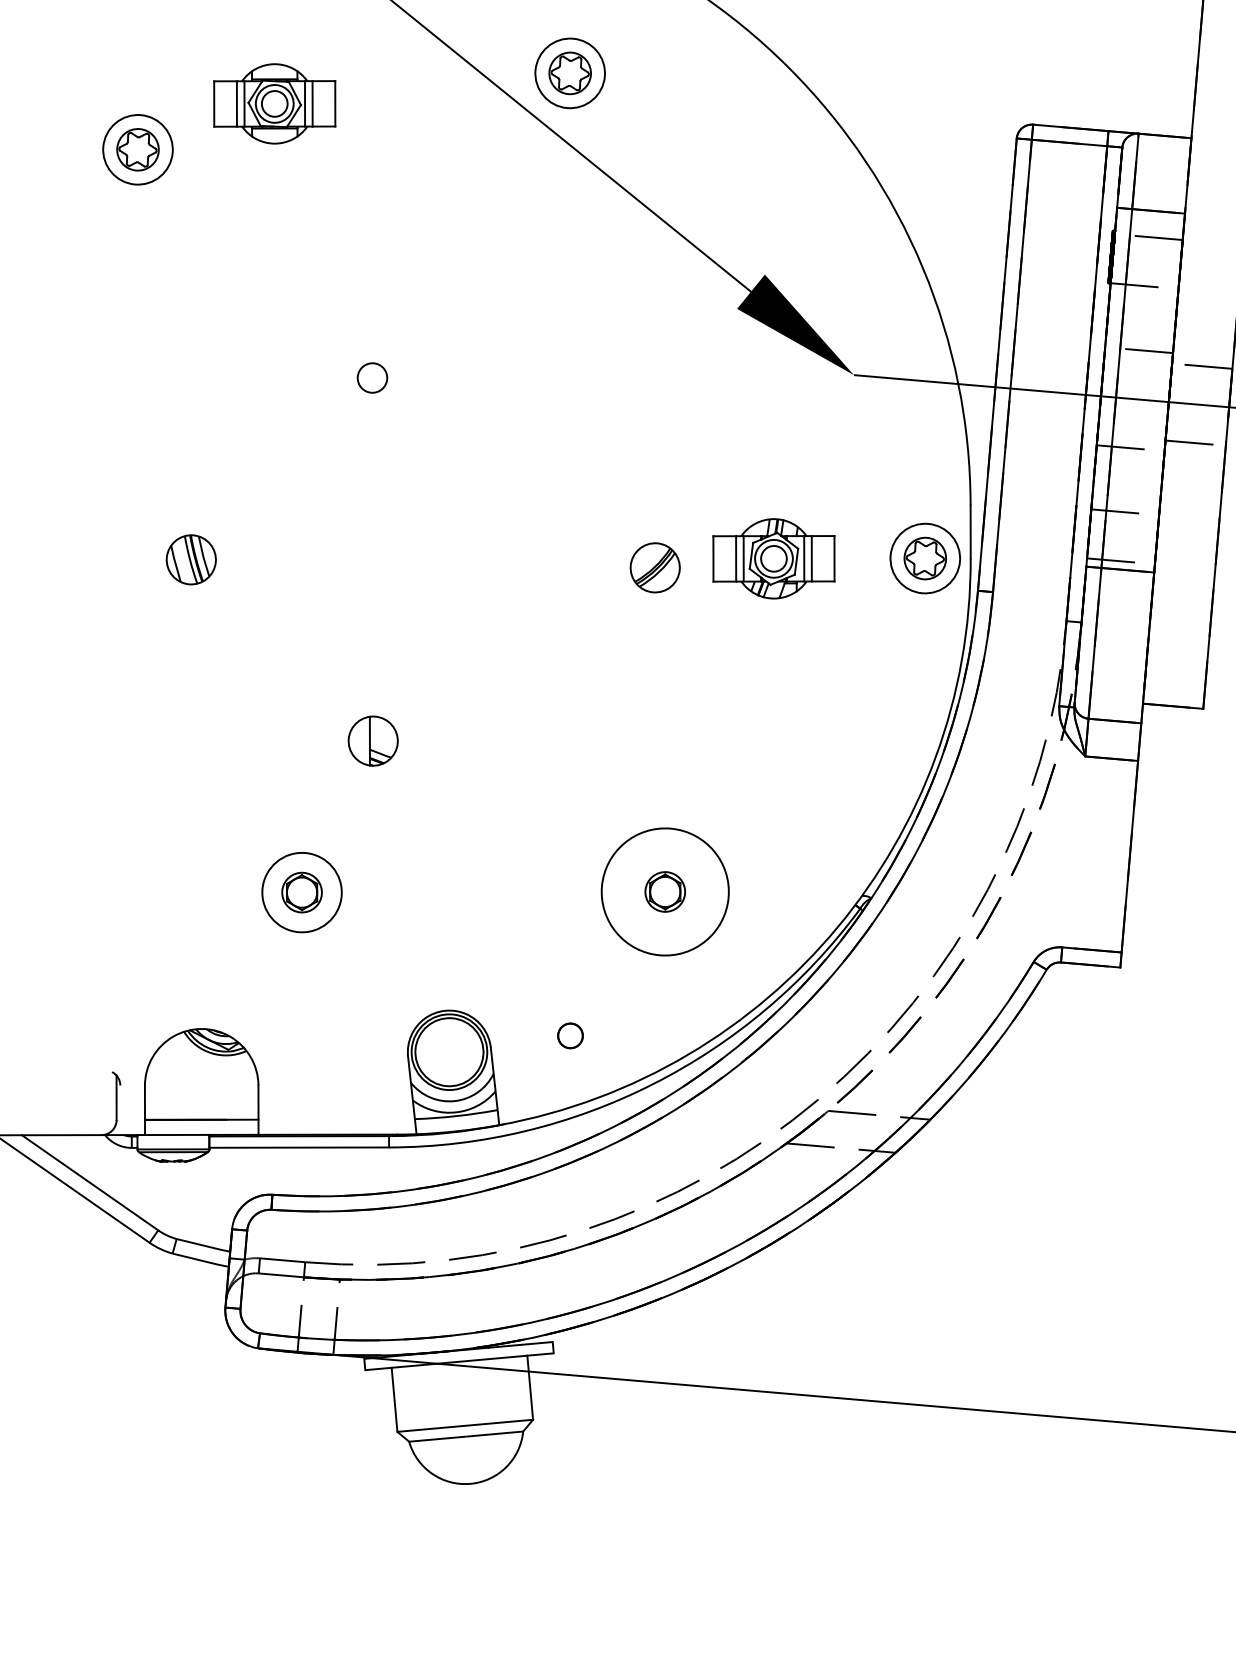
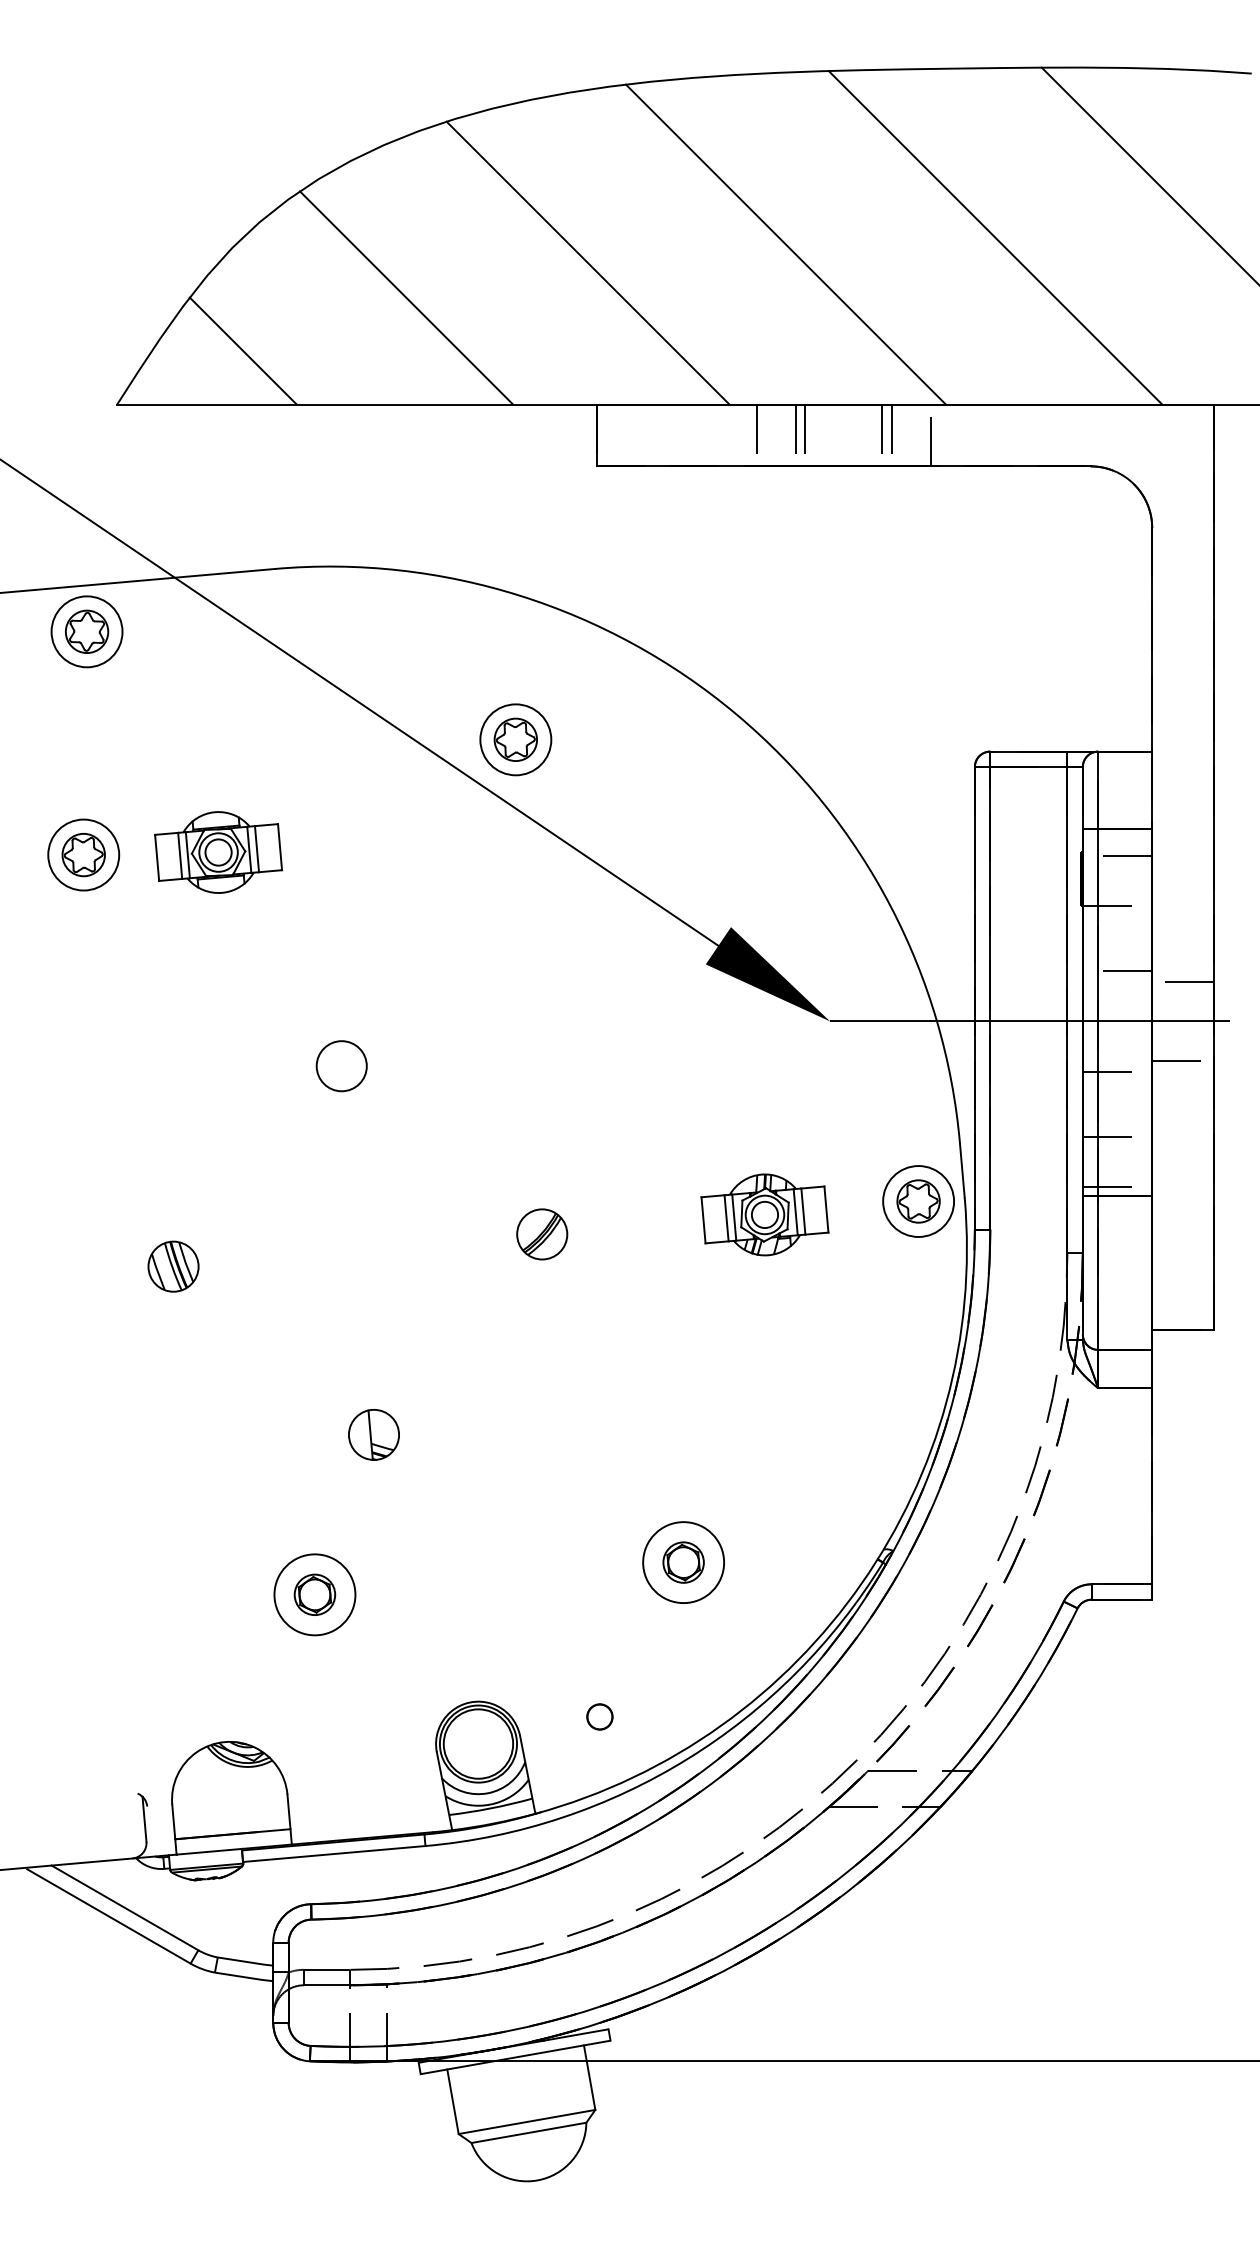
part: (274, 103) -> (218, 852), moved
circle: (372, 378) -> (341, 1066), size x1.67
part: (655, 567) -> (542, 1234), moved
circle: (665, 891) -> (683, 1562), size x0.62

